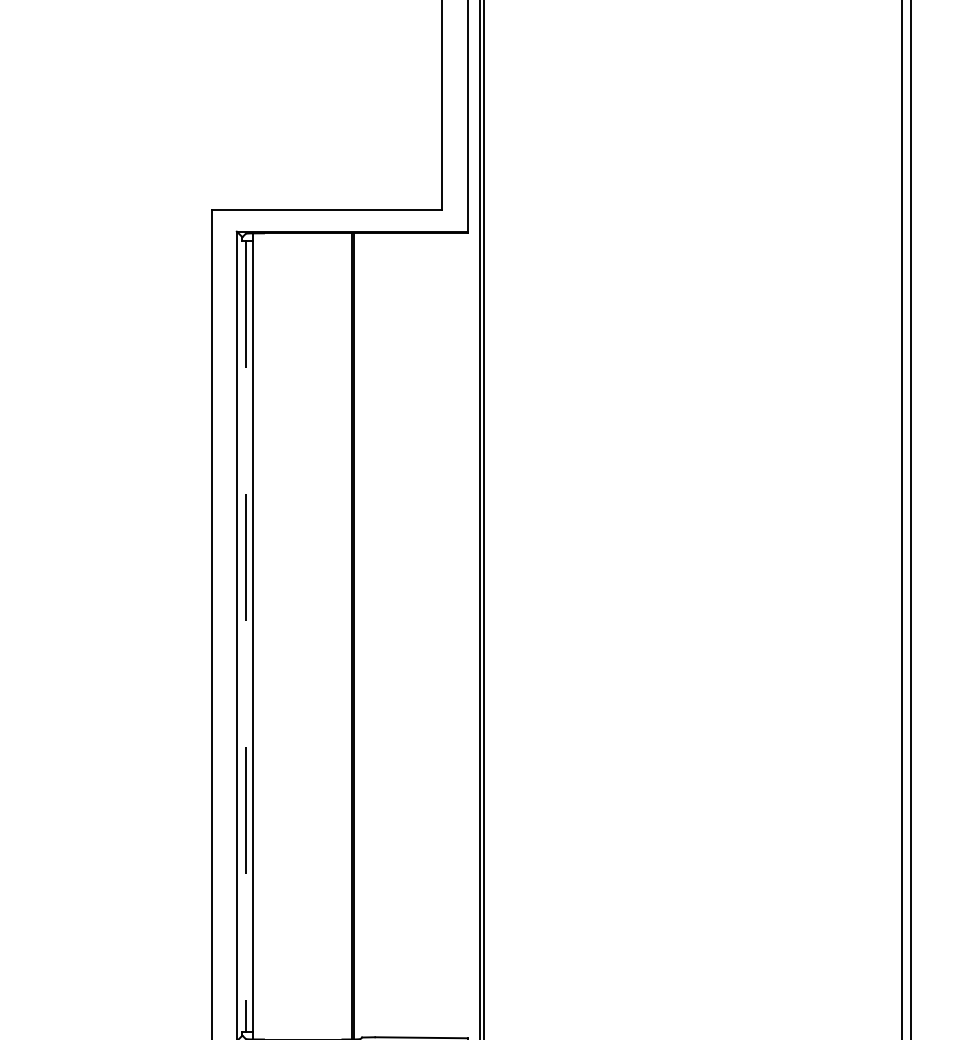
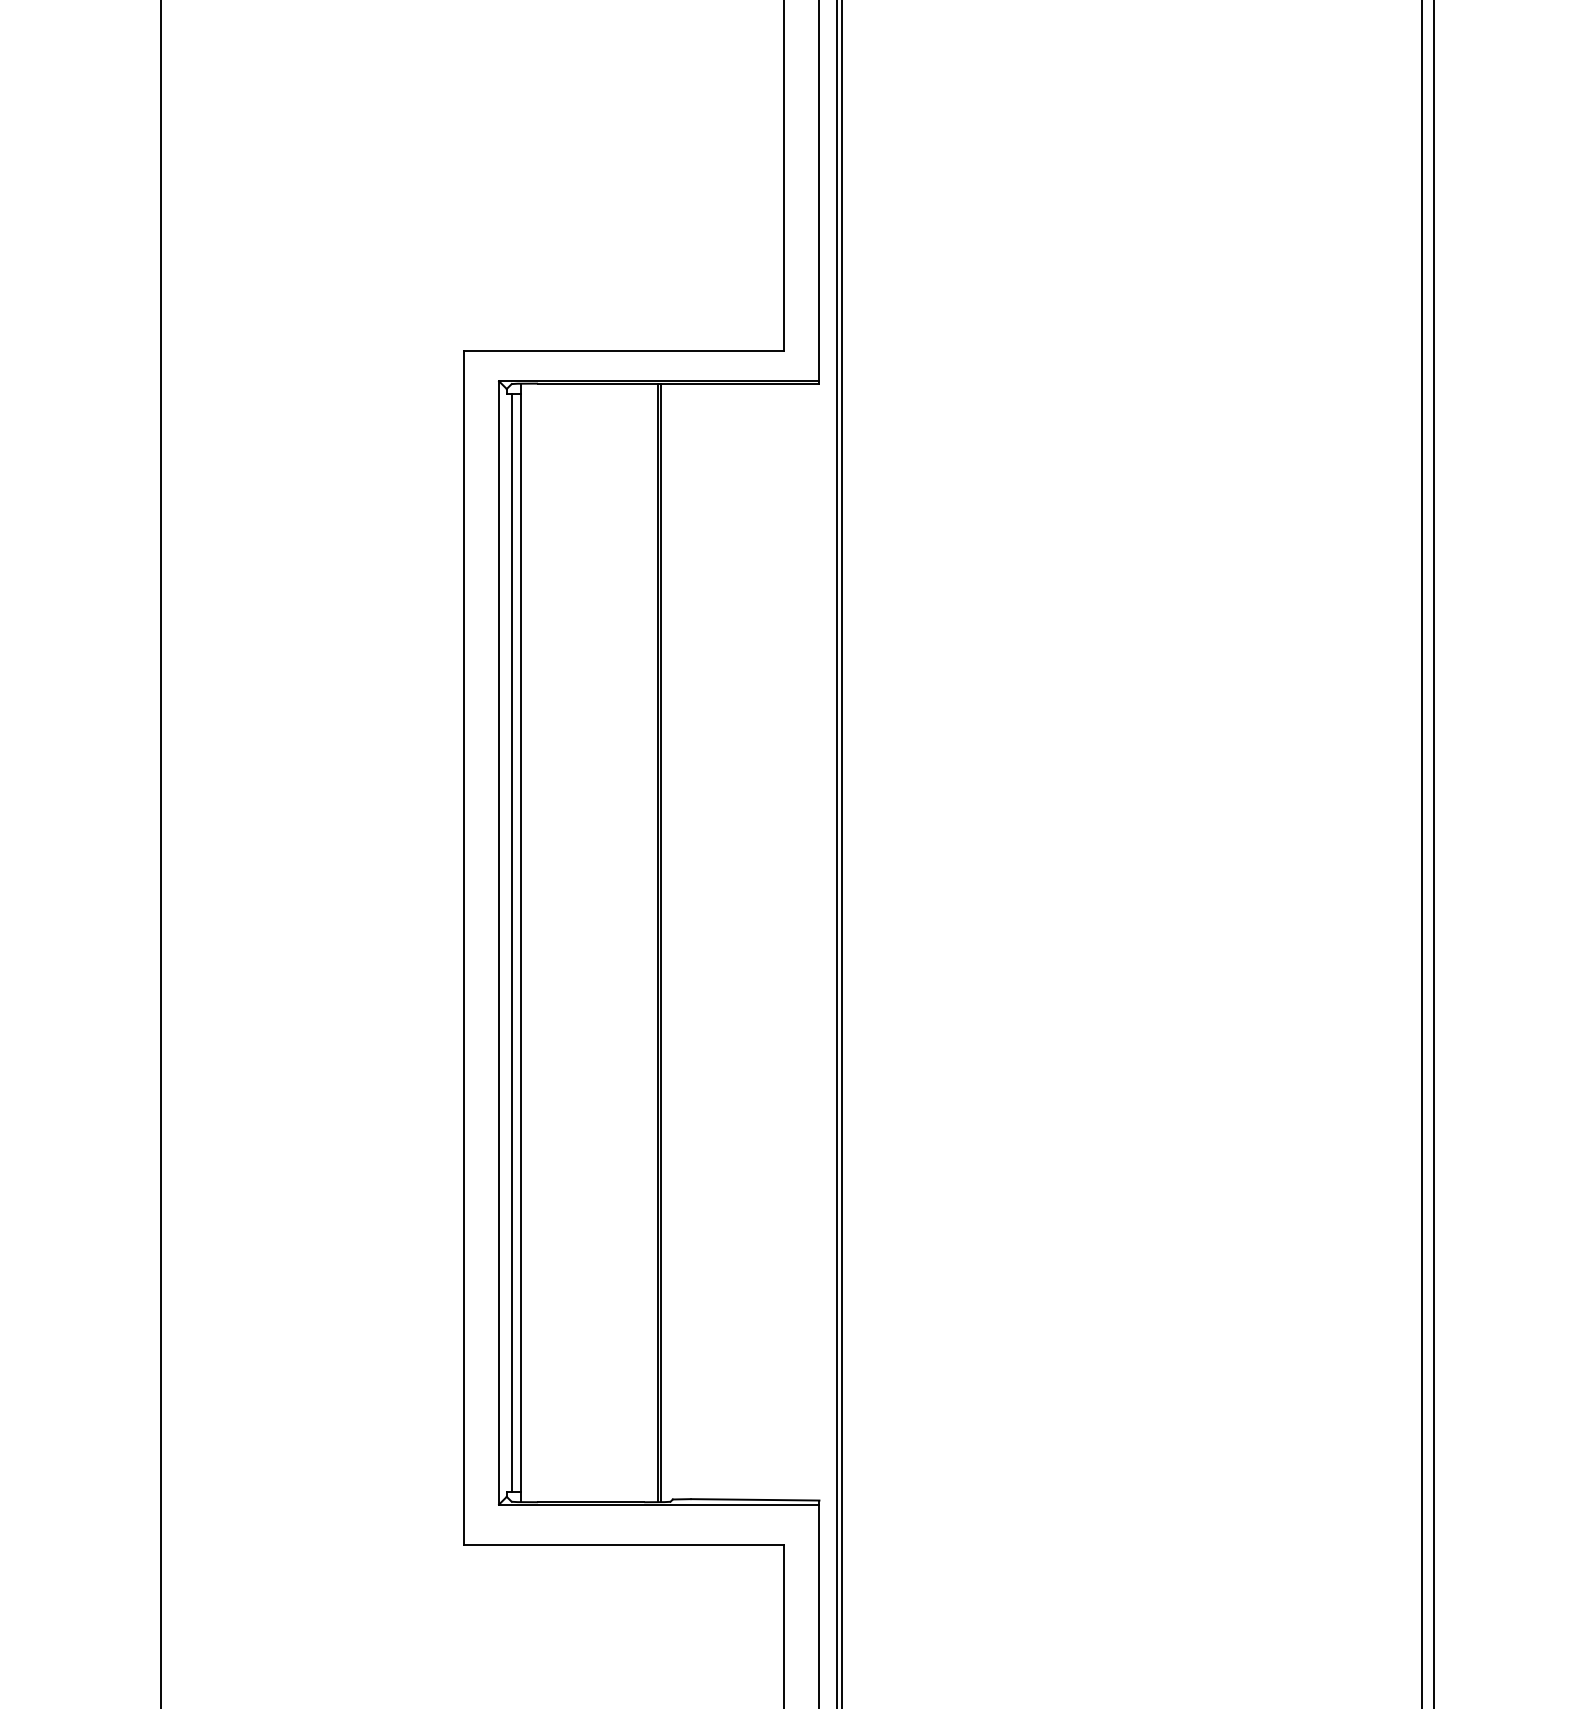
line: (246, 636) -> (512, 943), dashed -> solid

